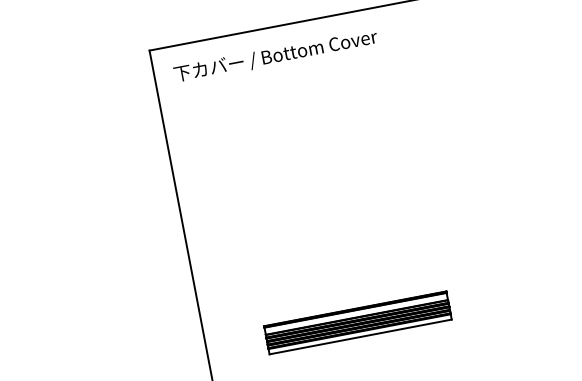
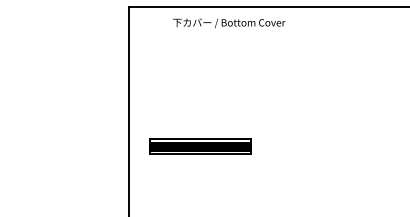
text: (276, 54) -> (229, 22), moved
part: (357, 323) -> (200, 146), moved

